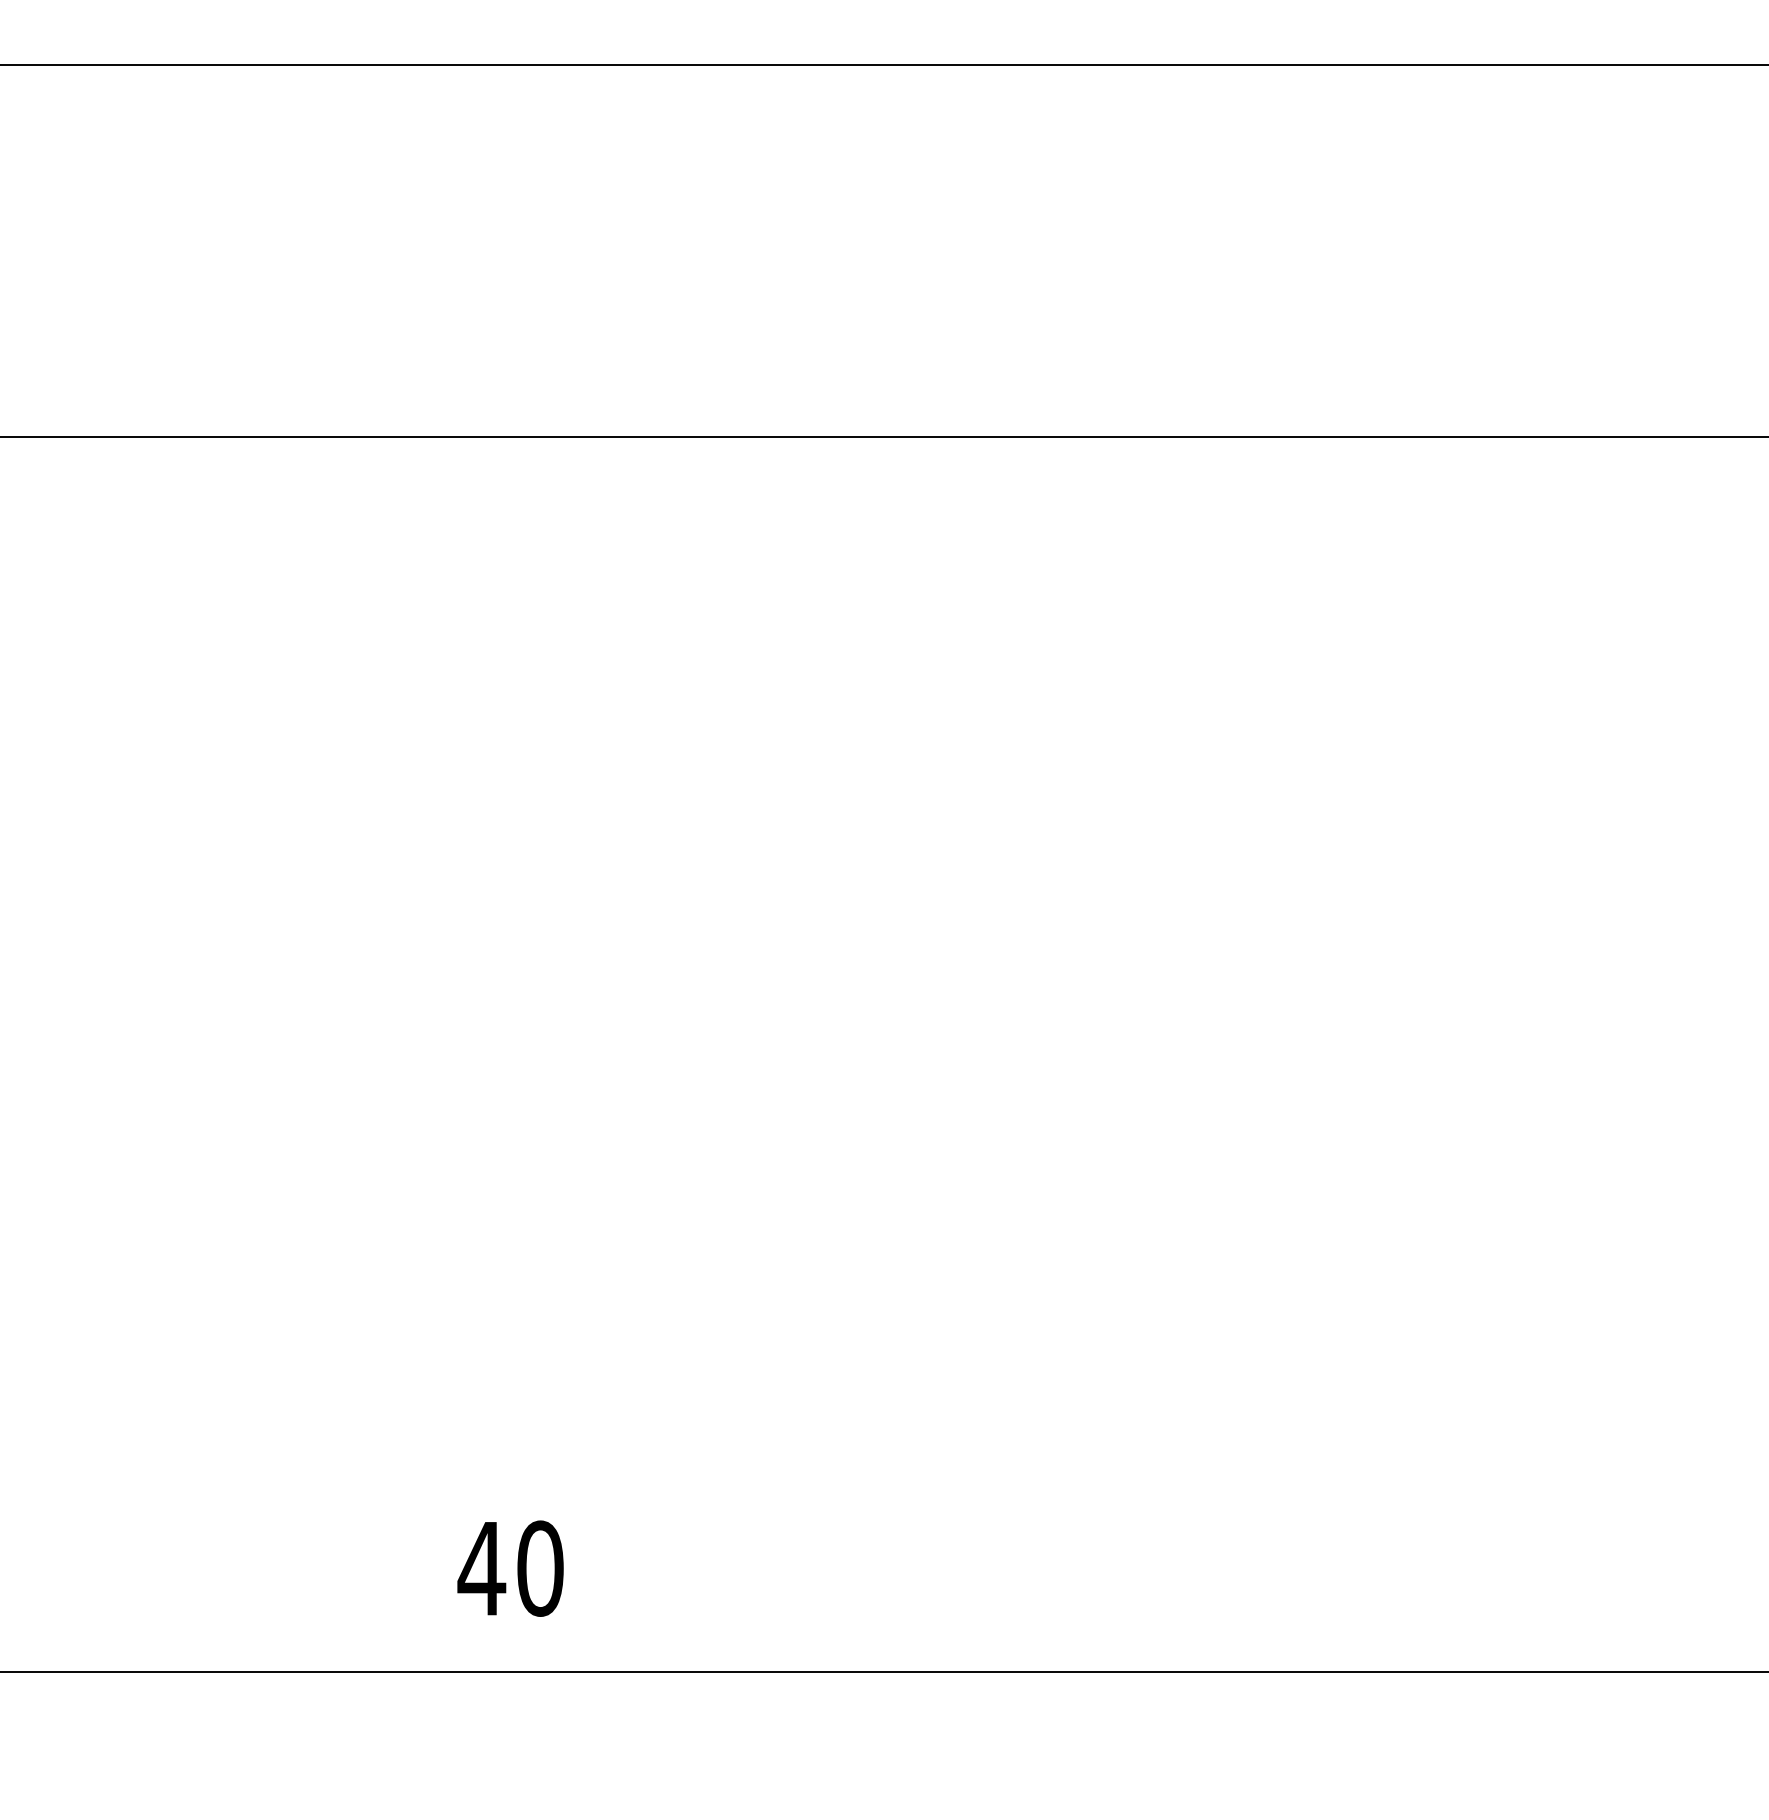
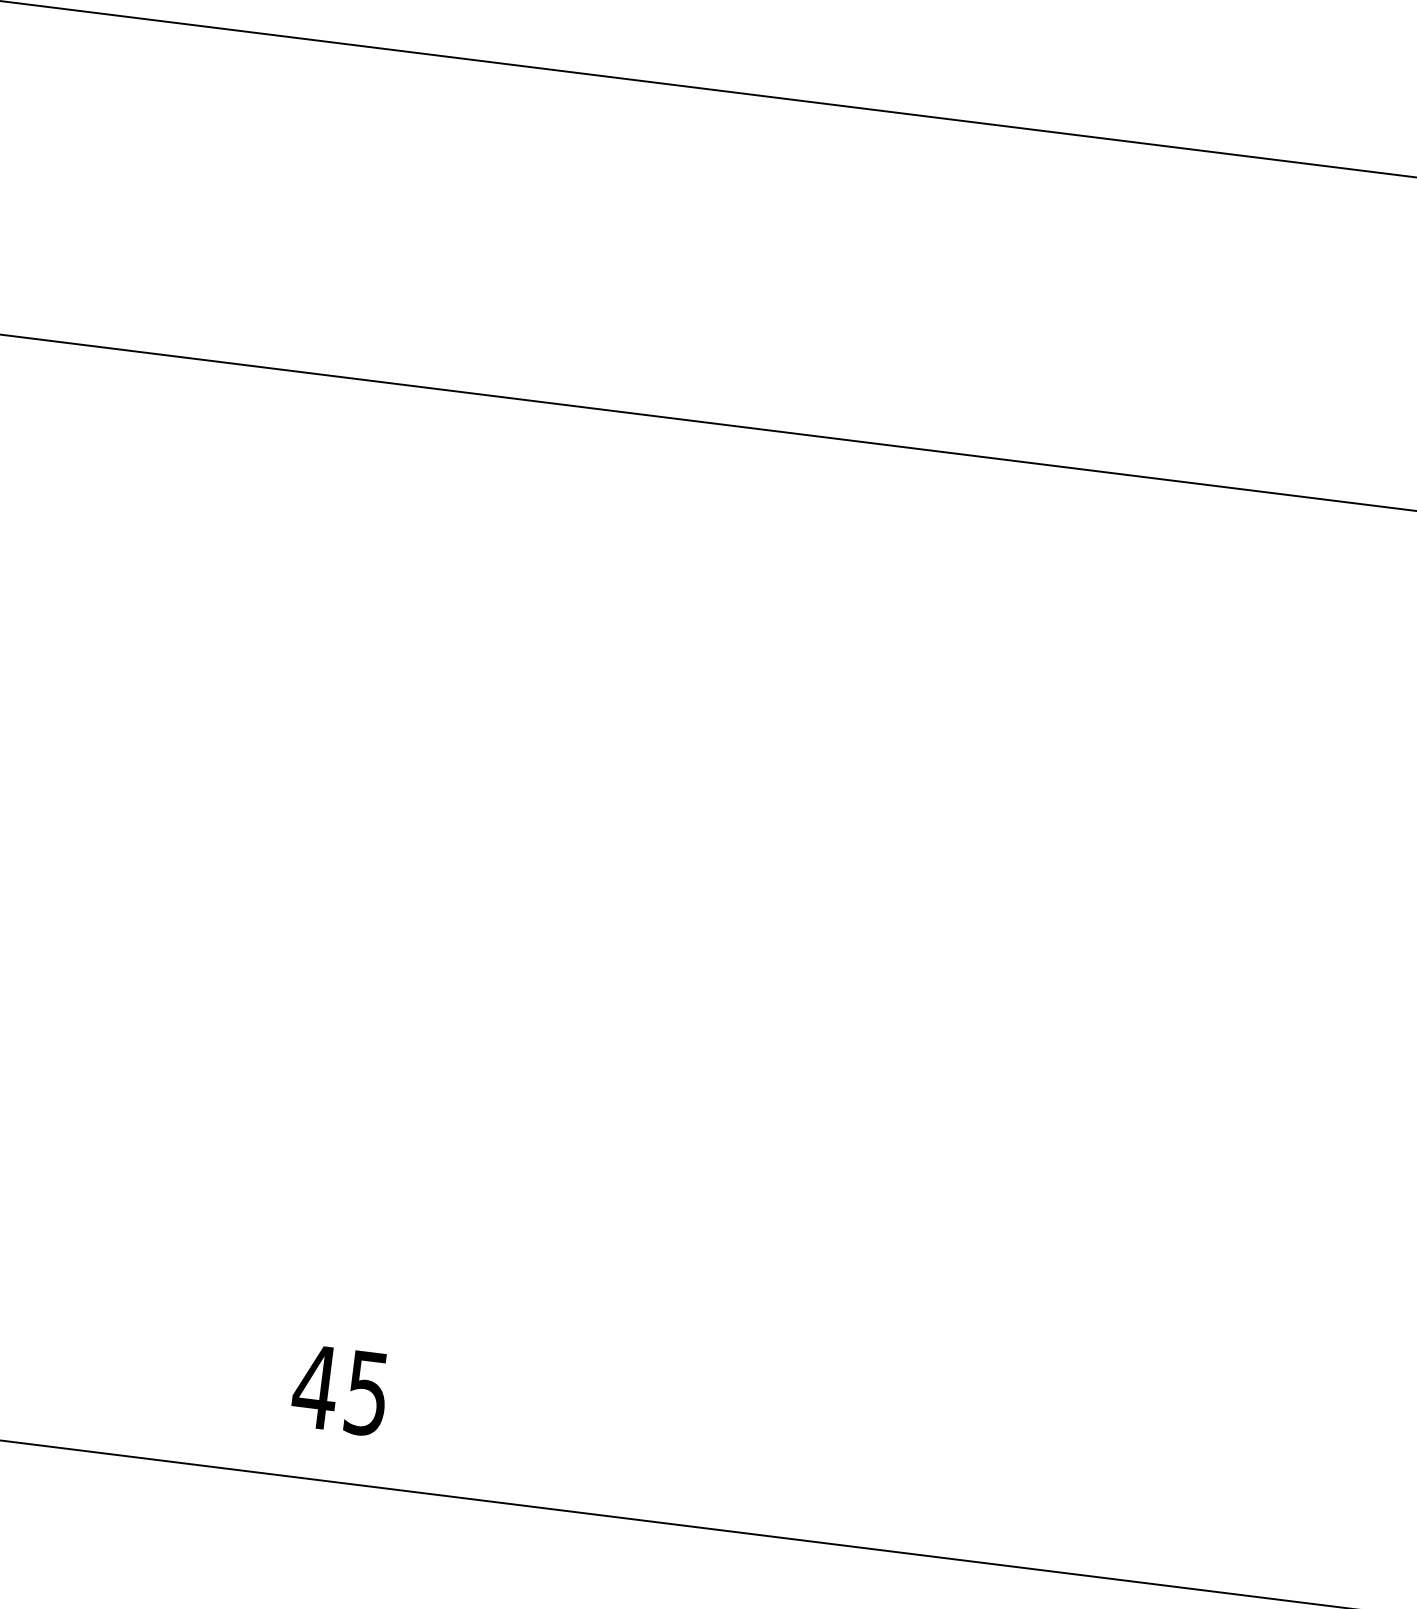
text: (540, 1568) -> (367, 1393), 40 -> 45

